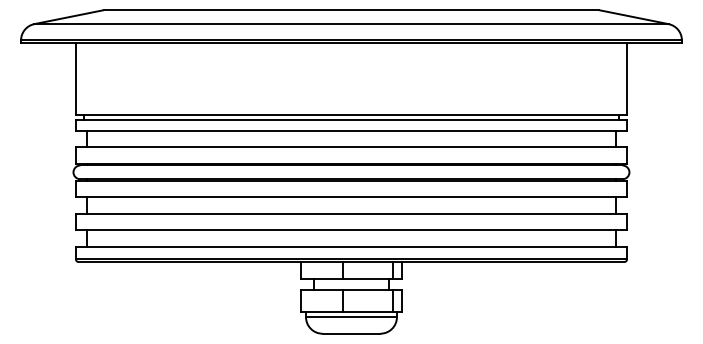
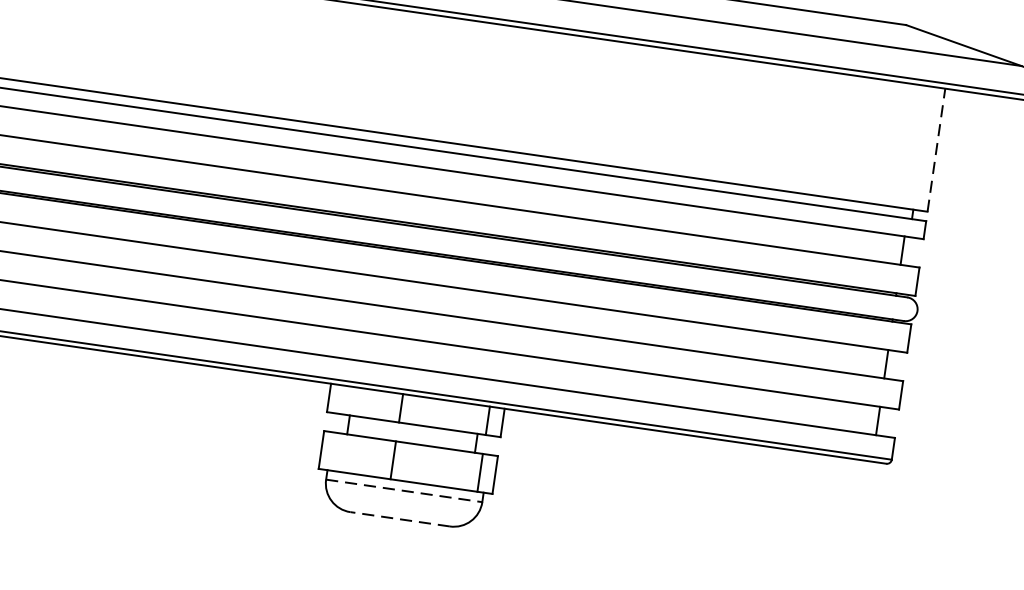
line: (627, 79) -> (937, 150), solid -> dashed
line: (352, 317) -> (405, 491), solid -> dashed
line: (351, 333) -> (400, 518), solid -> dashed

